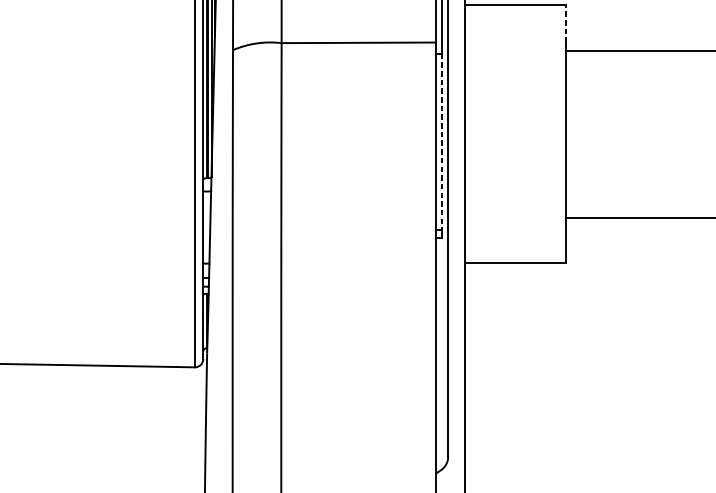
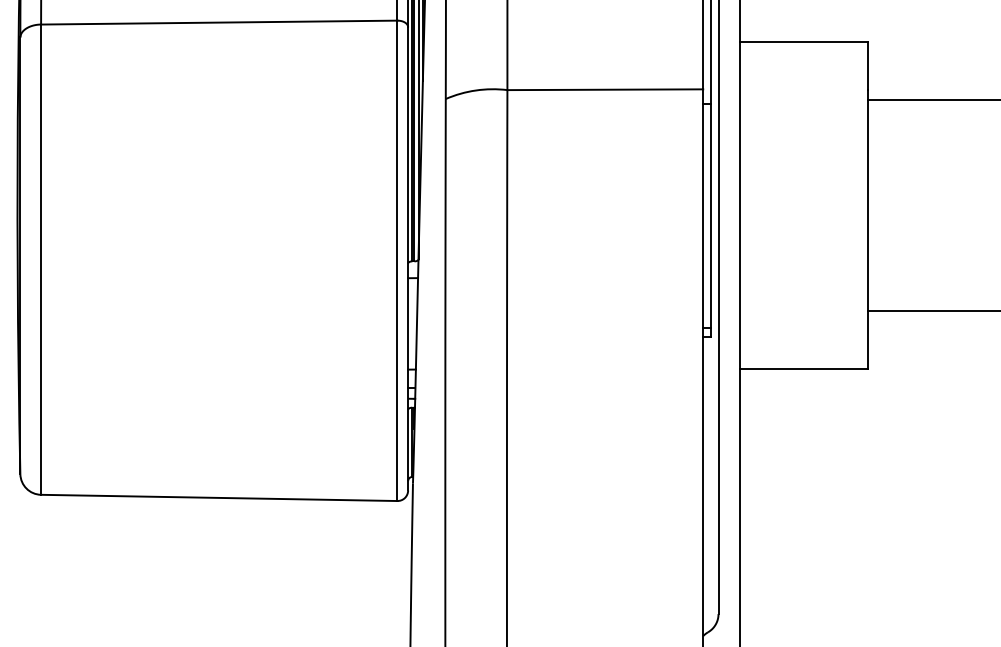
line: (565, 23) -> (867, 65), dashed -> solid
line: (441, 142) -> (710, 216), dashed -> solid

